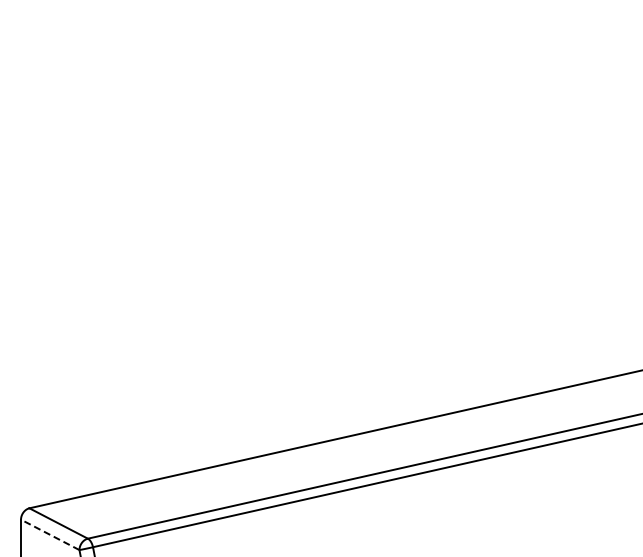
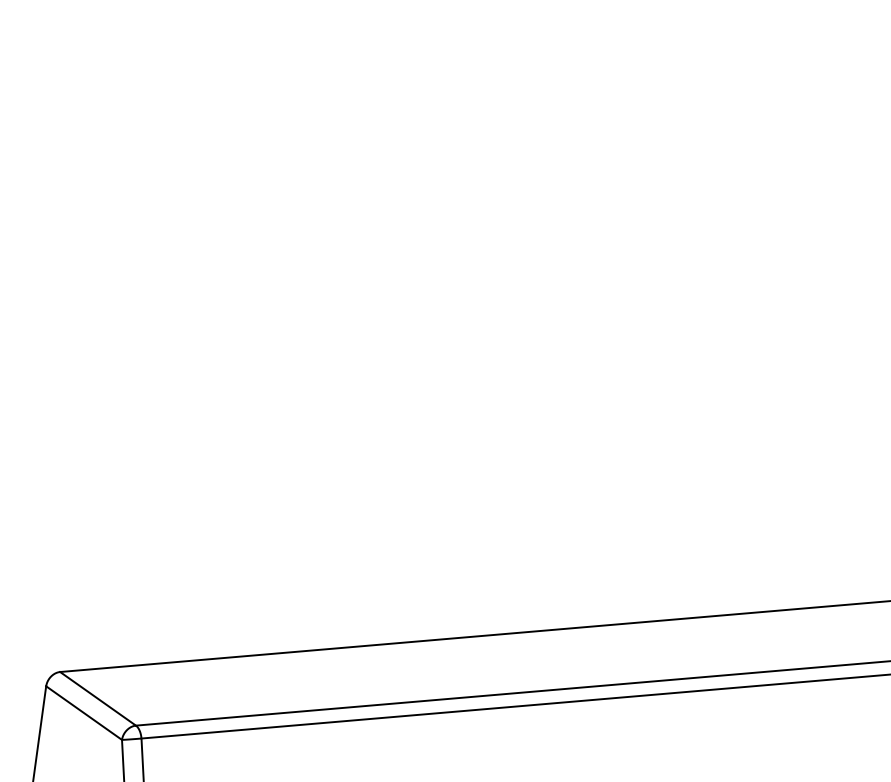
line: (50, 534) -> (84, 712), dashed -> solid

